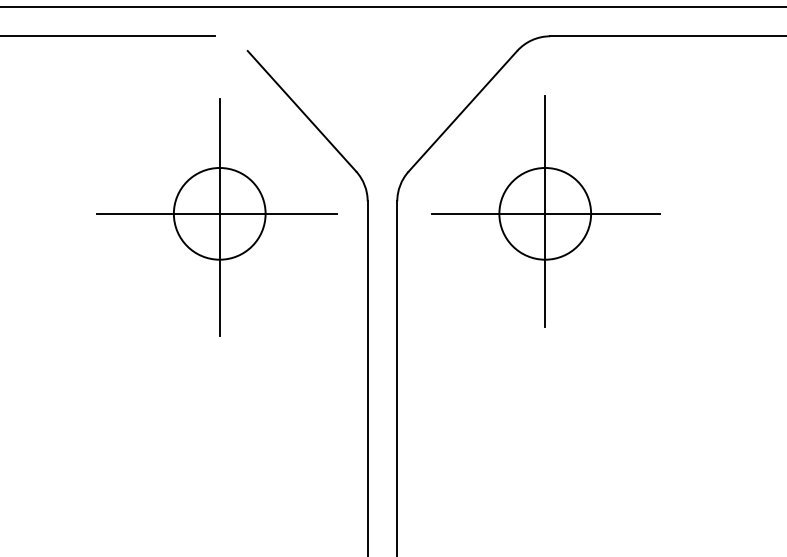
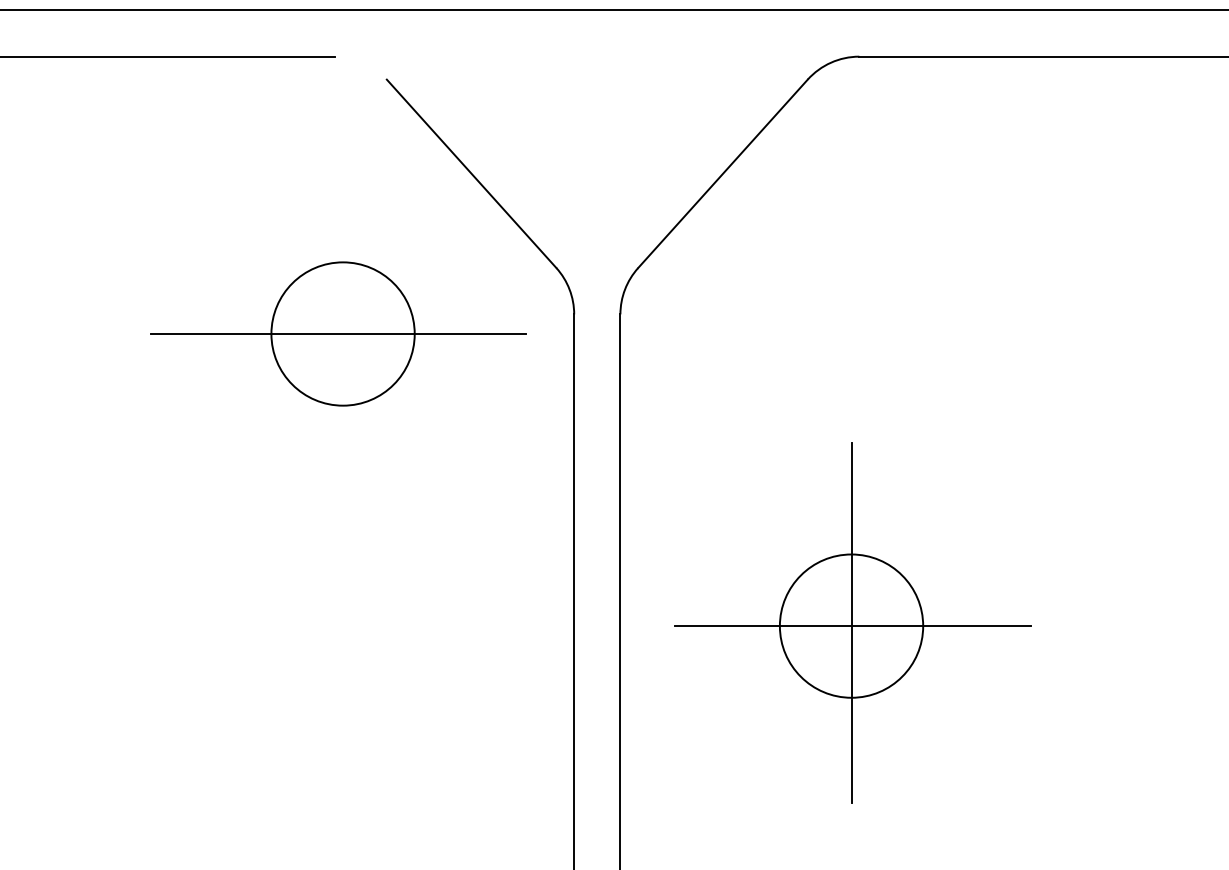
part: (545, 211) -> (851, 622), moved
line: (219, 217) -> (342, 339), removed

